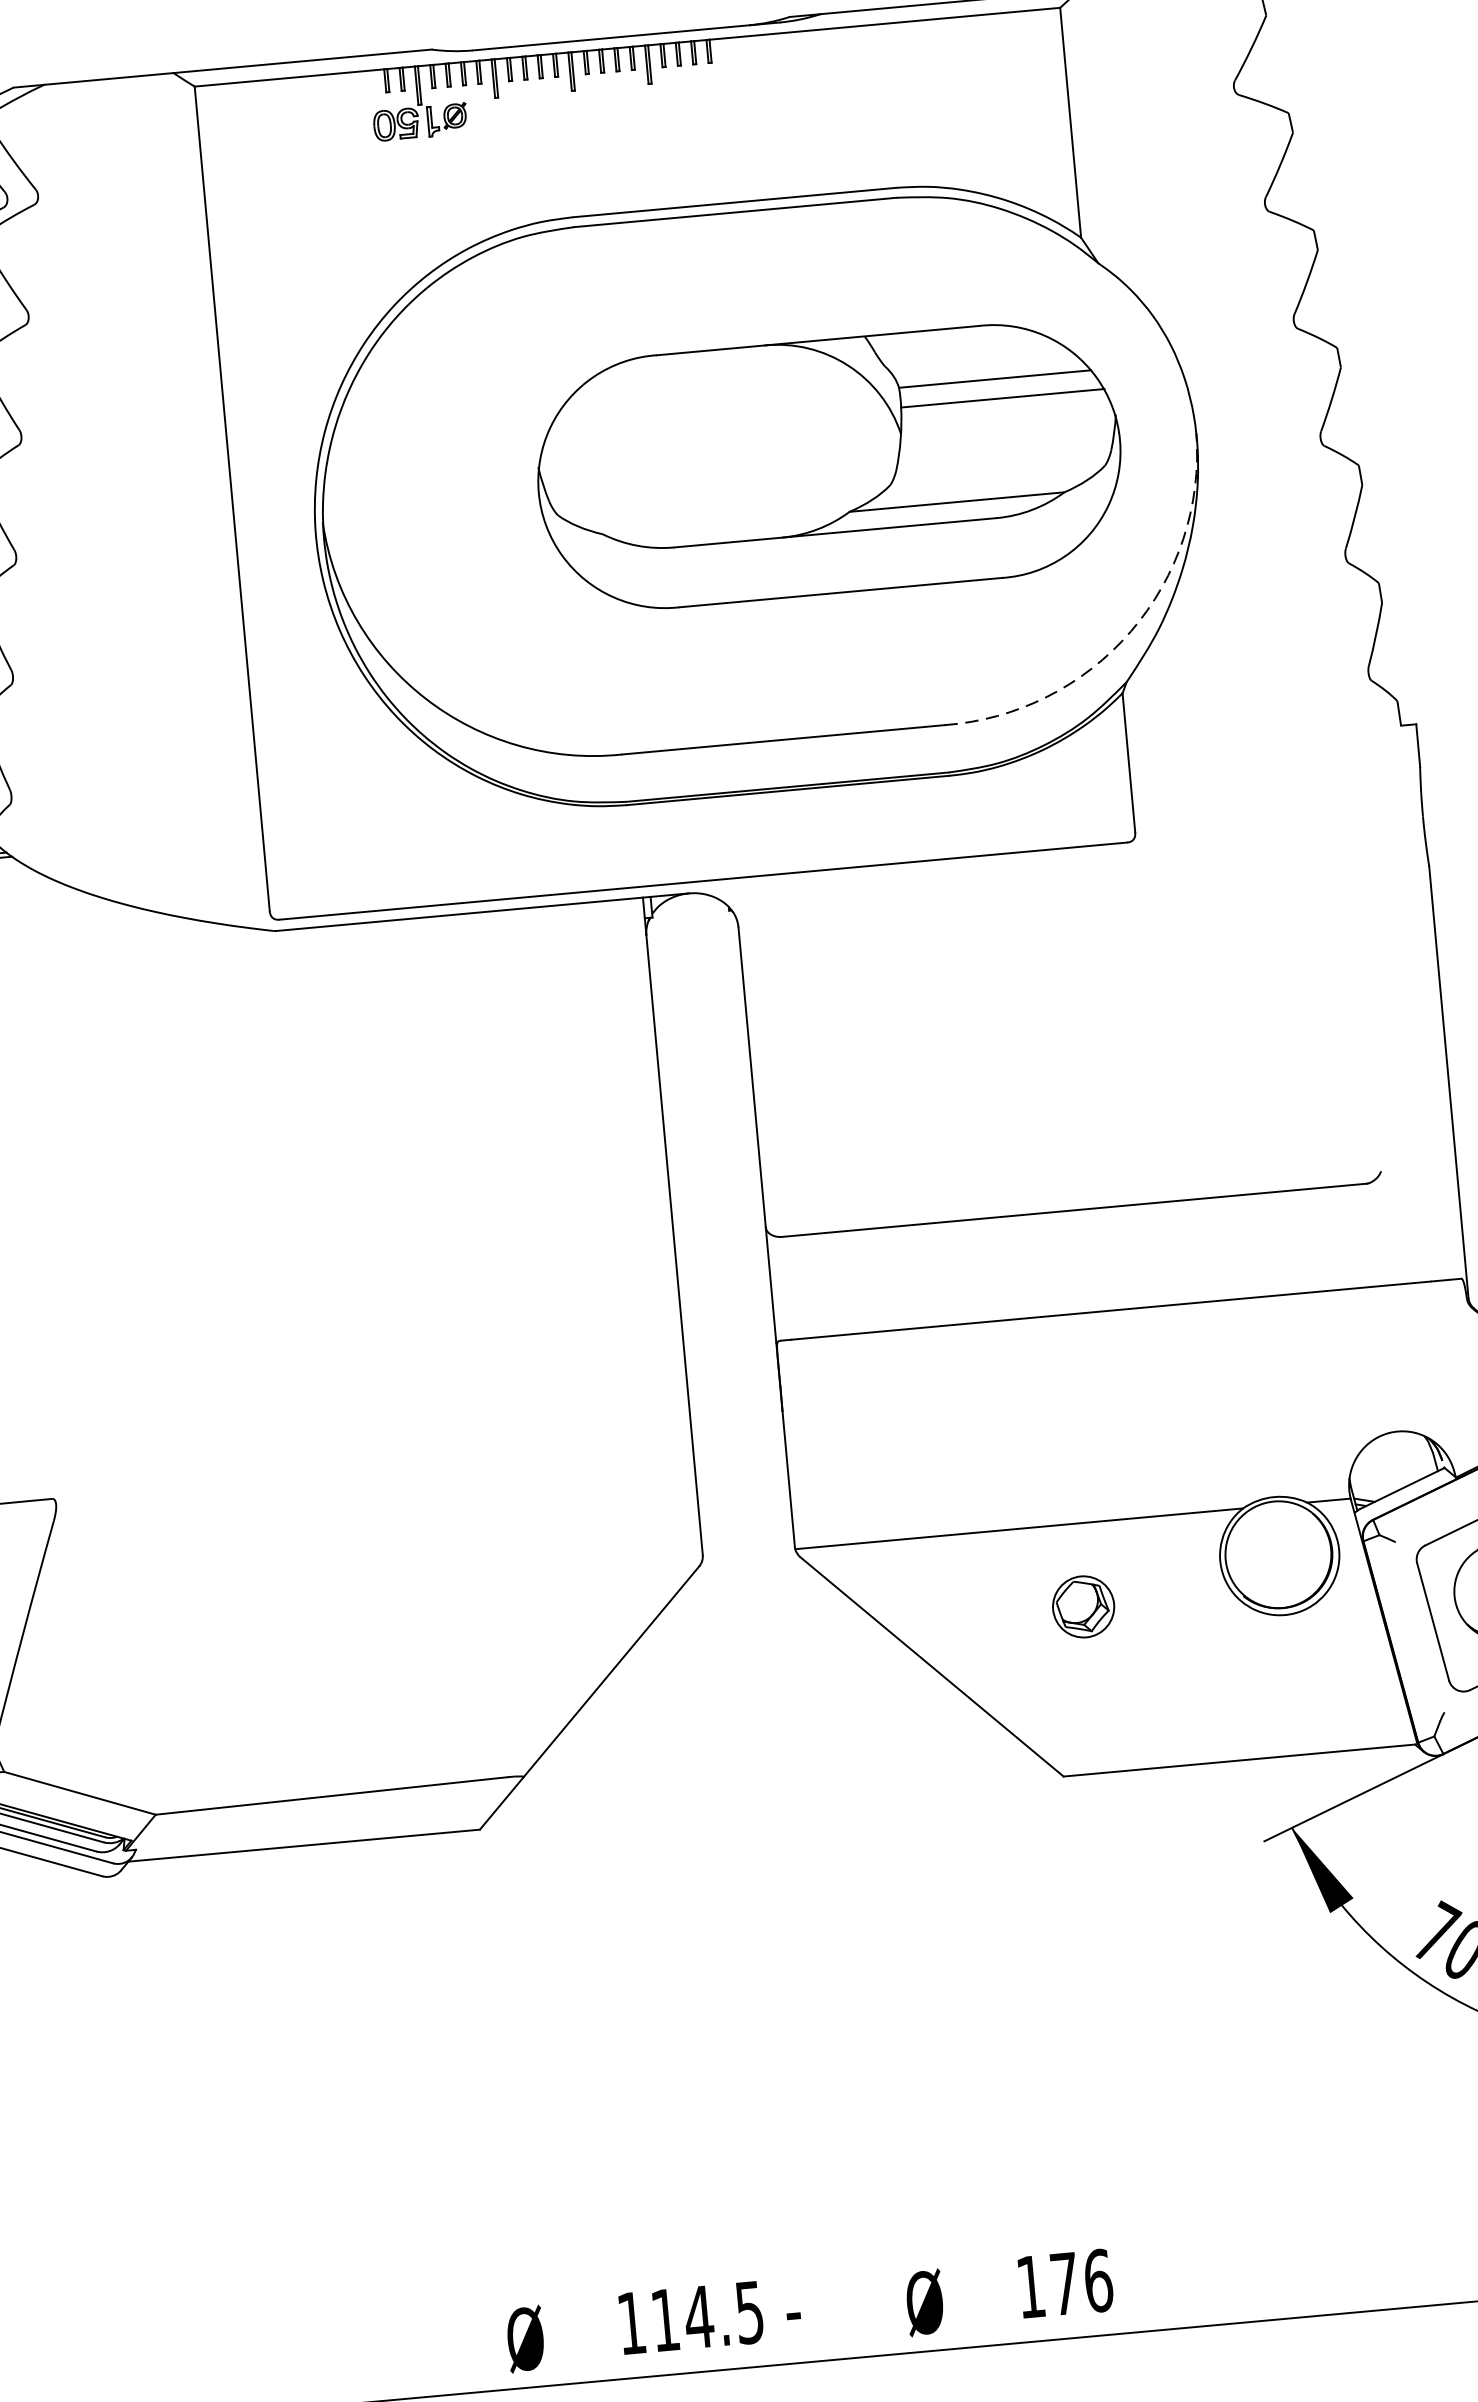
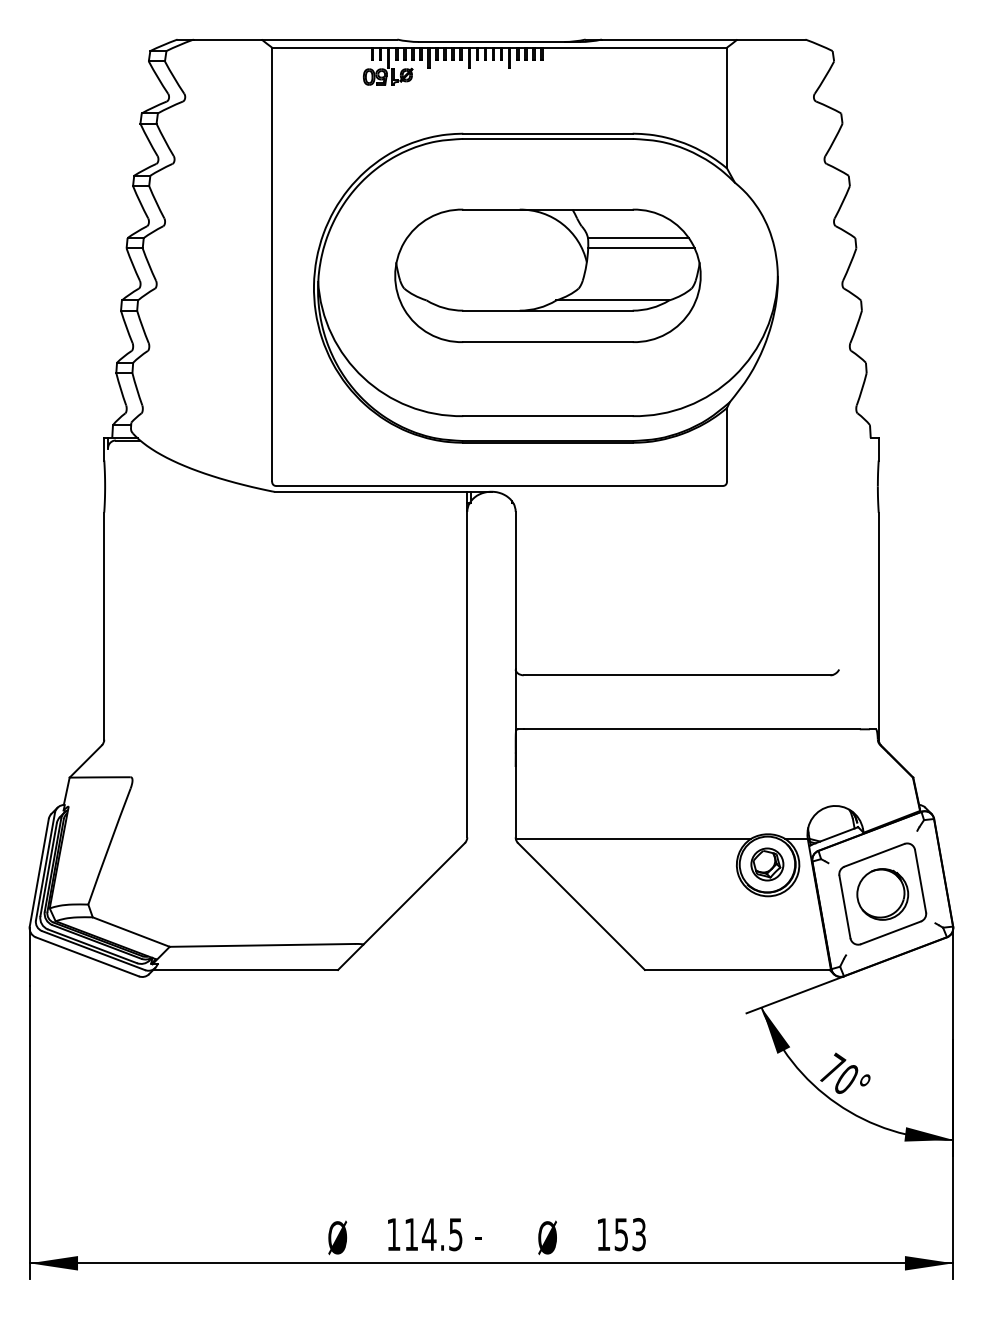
part: (828, 465) -> (547, 275), moved
arc: (1131, 632) -> (734, 376), dashed -> solid
part: (1083, 1606) -> (767, 864), moved
text: (1081, 2282) -> (630, 1234), 176 -> 153

